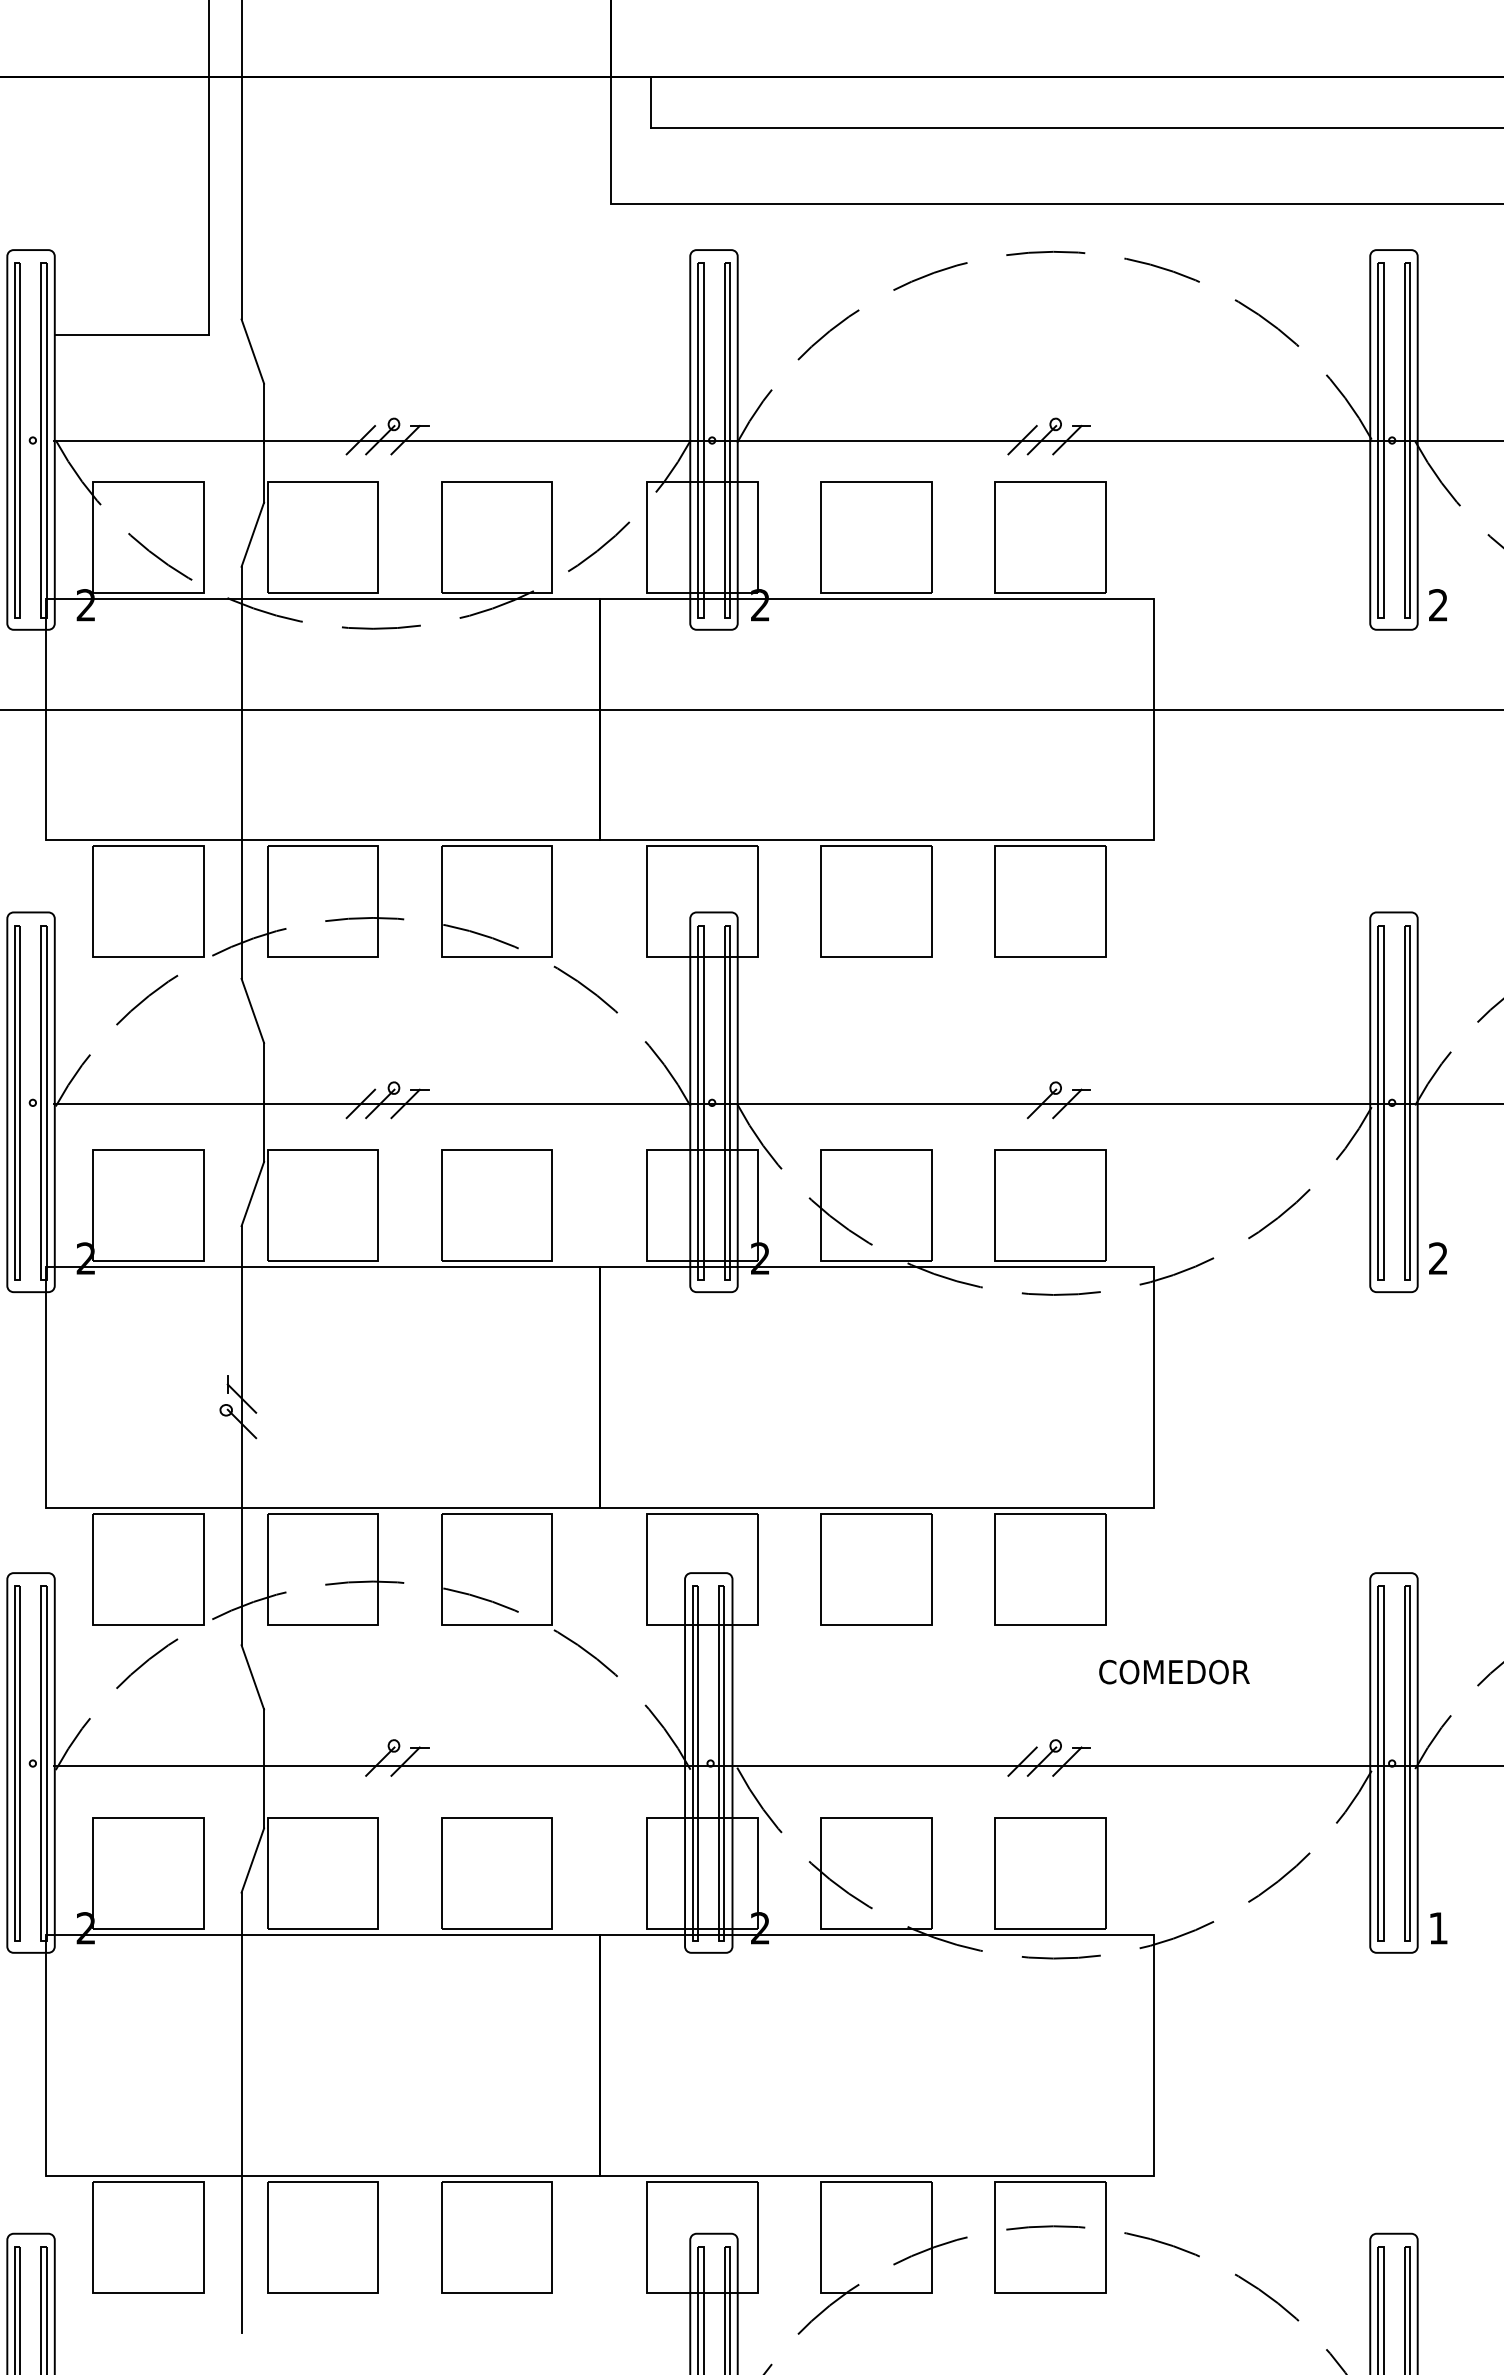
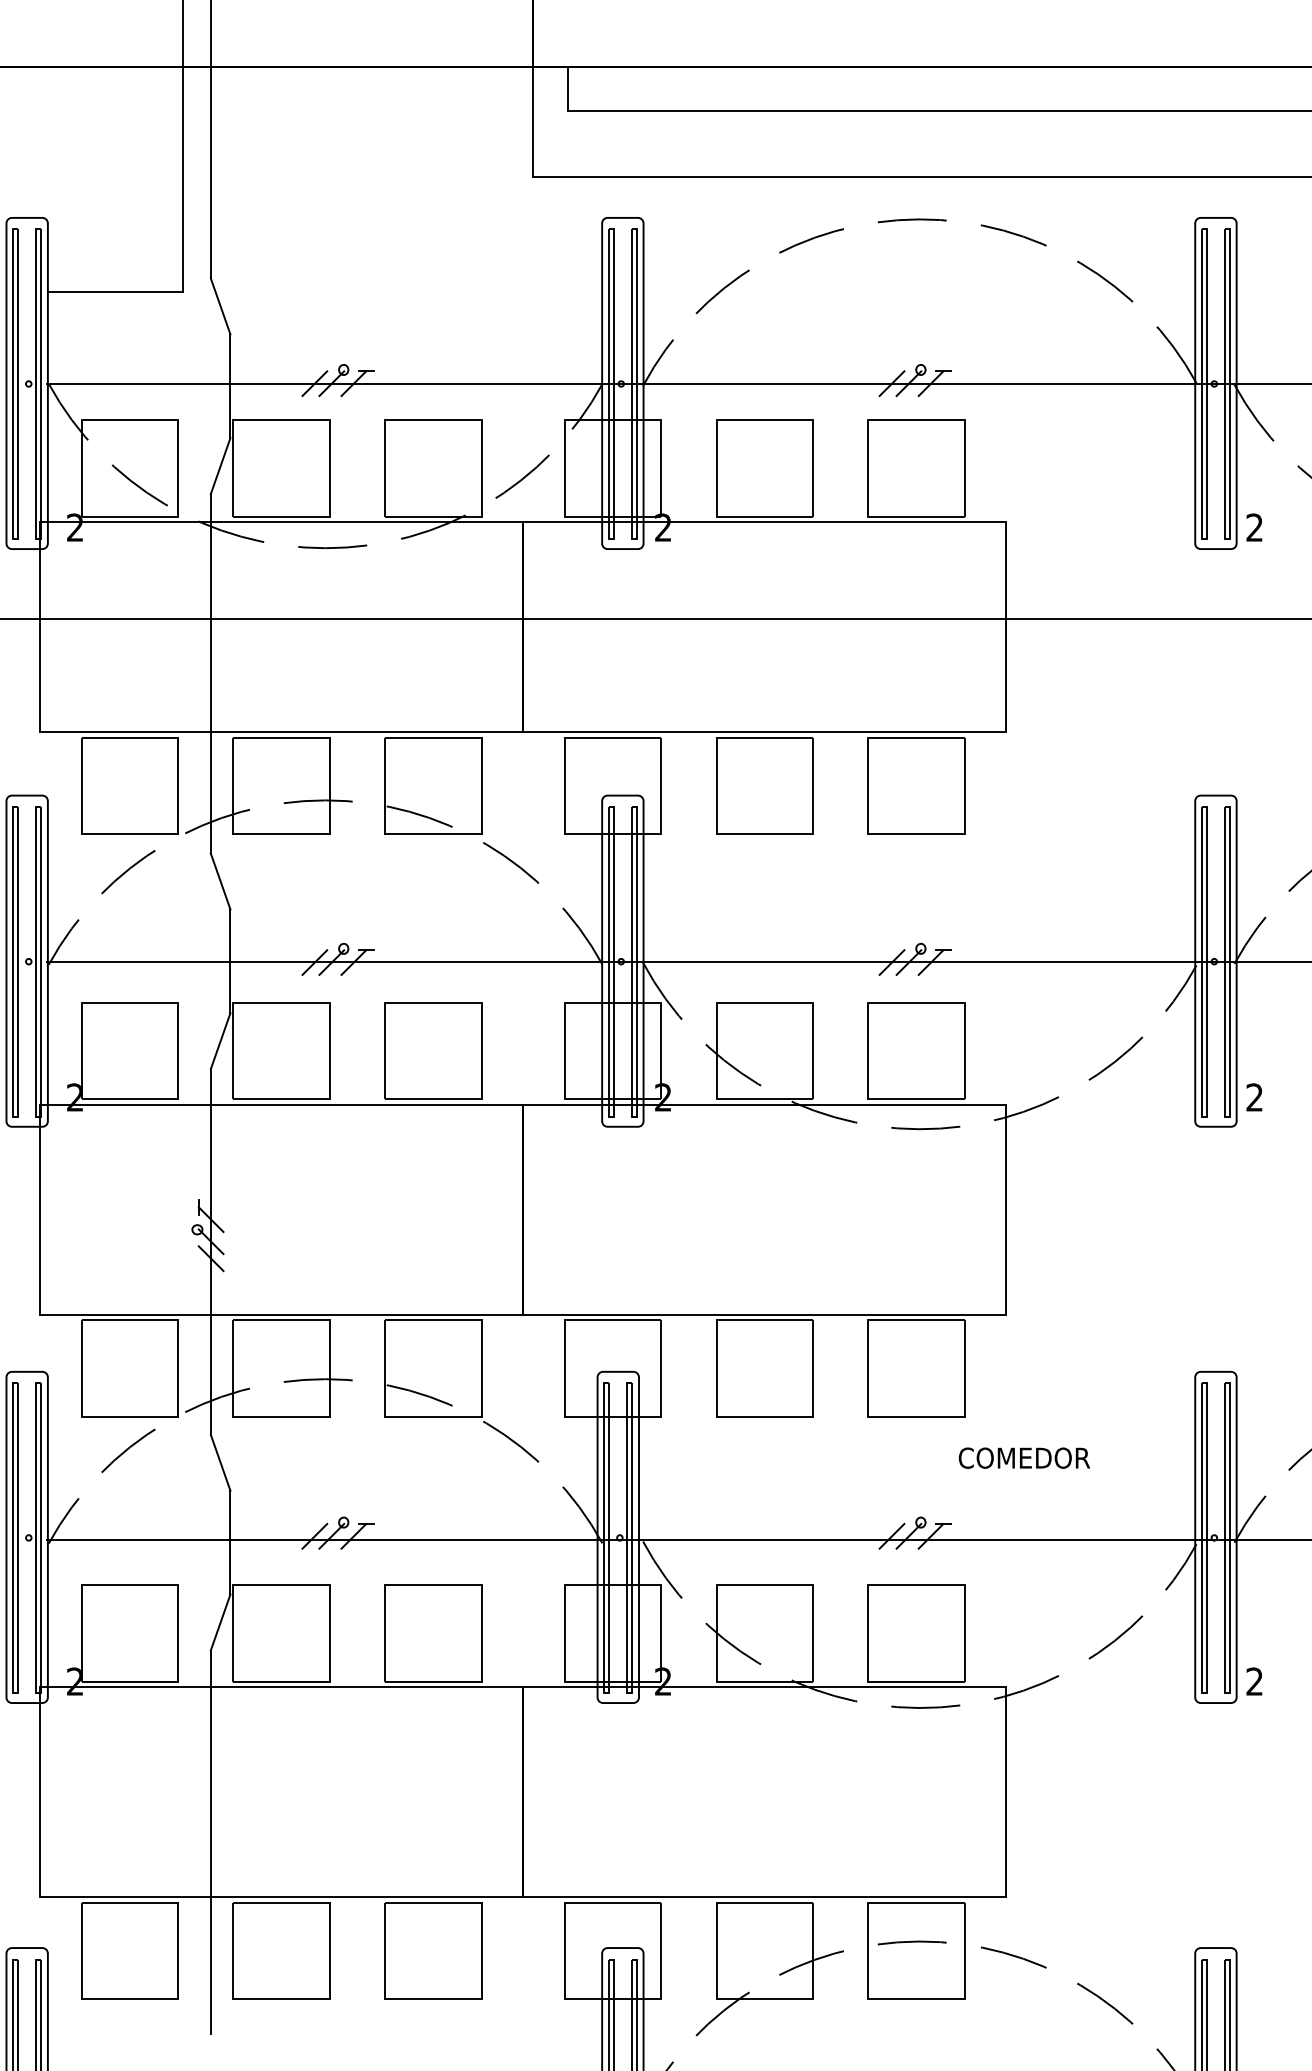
line: (1022, 1103) -> (891, 962), added
line: (241, 1443) -> (210, 1258), added
line: (360, 1761) -> (314, 1536), added
text: (1438, 1928) -> (1254, 1681), 1 -> 2

